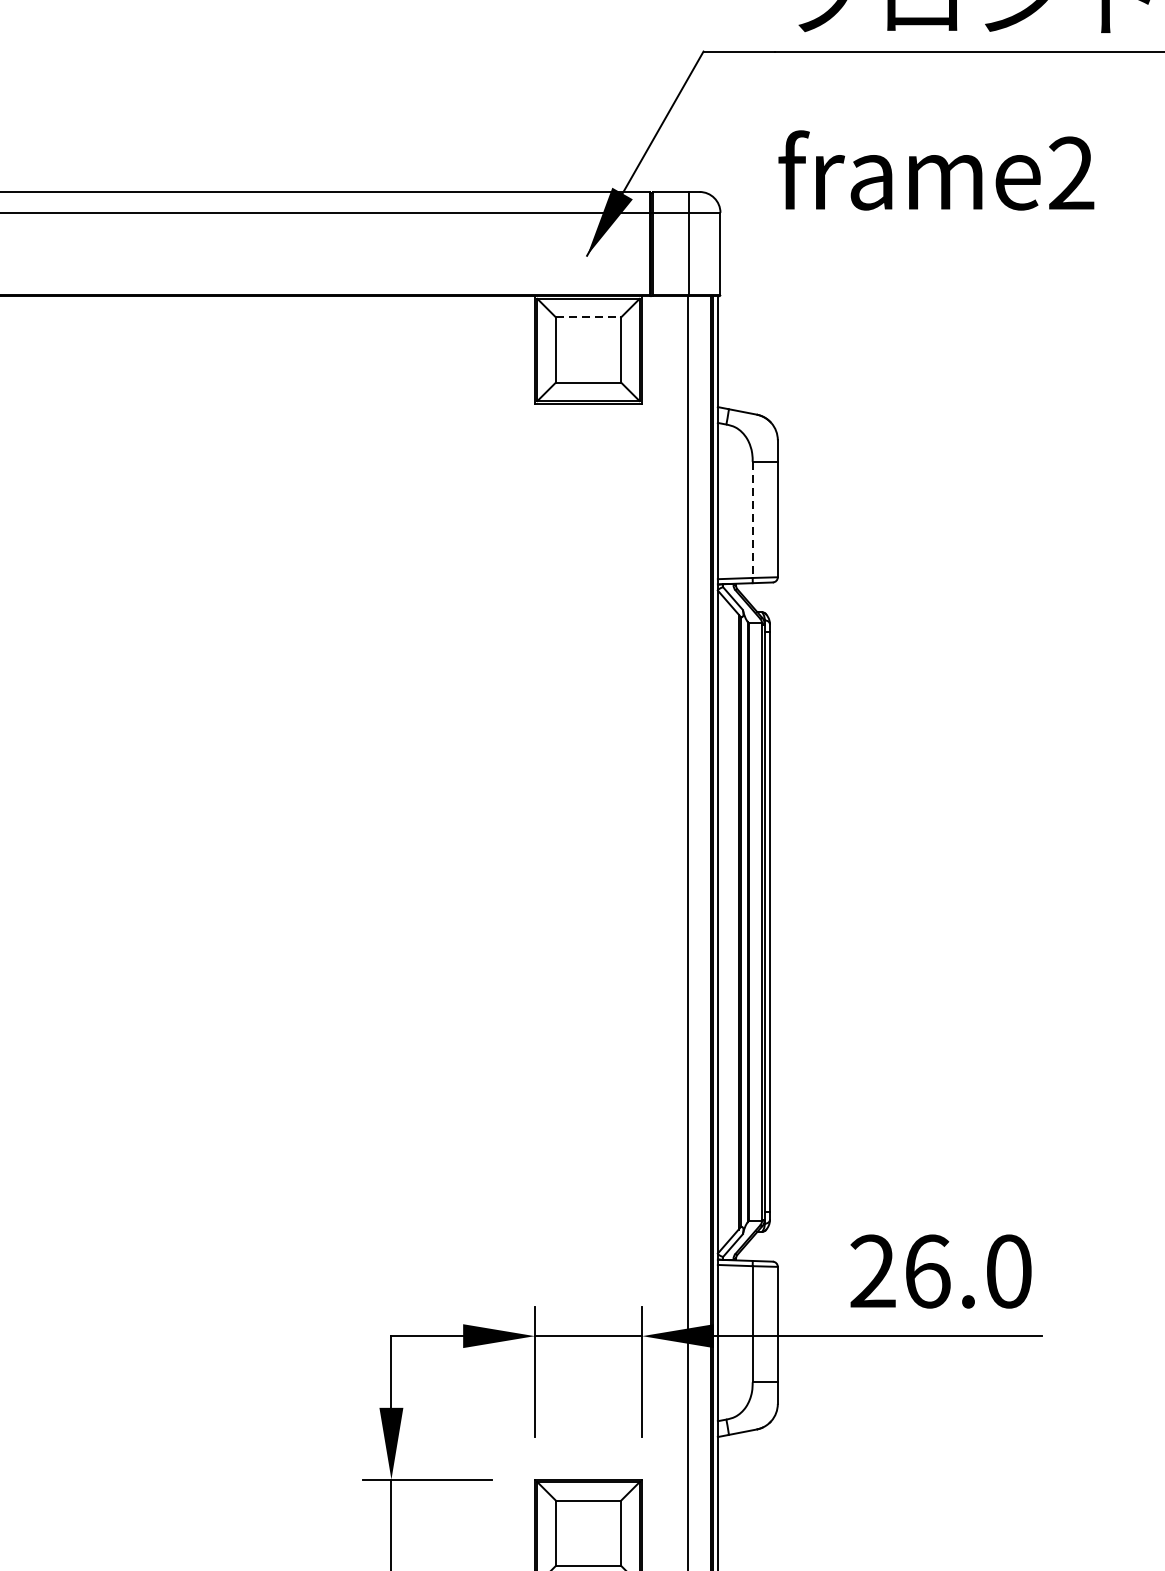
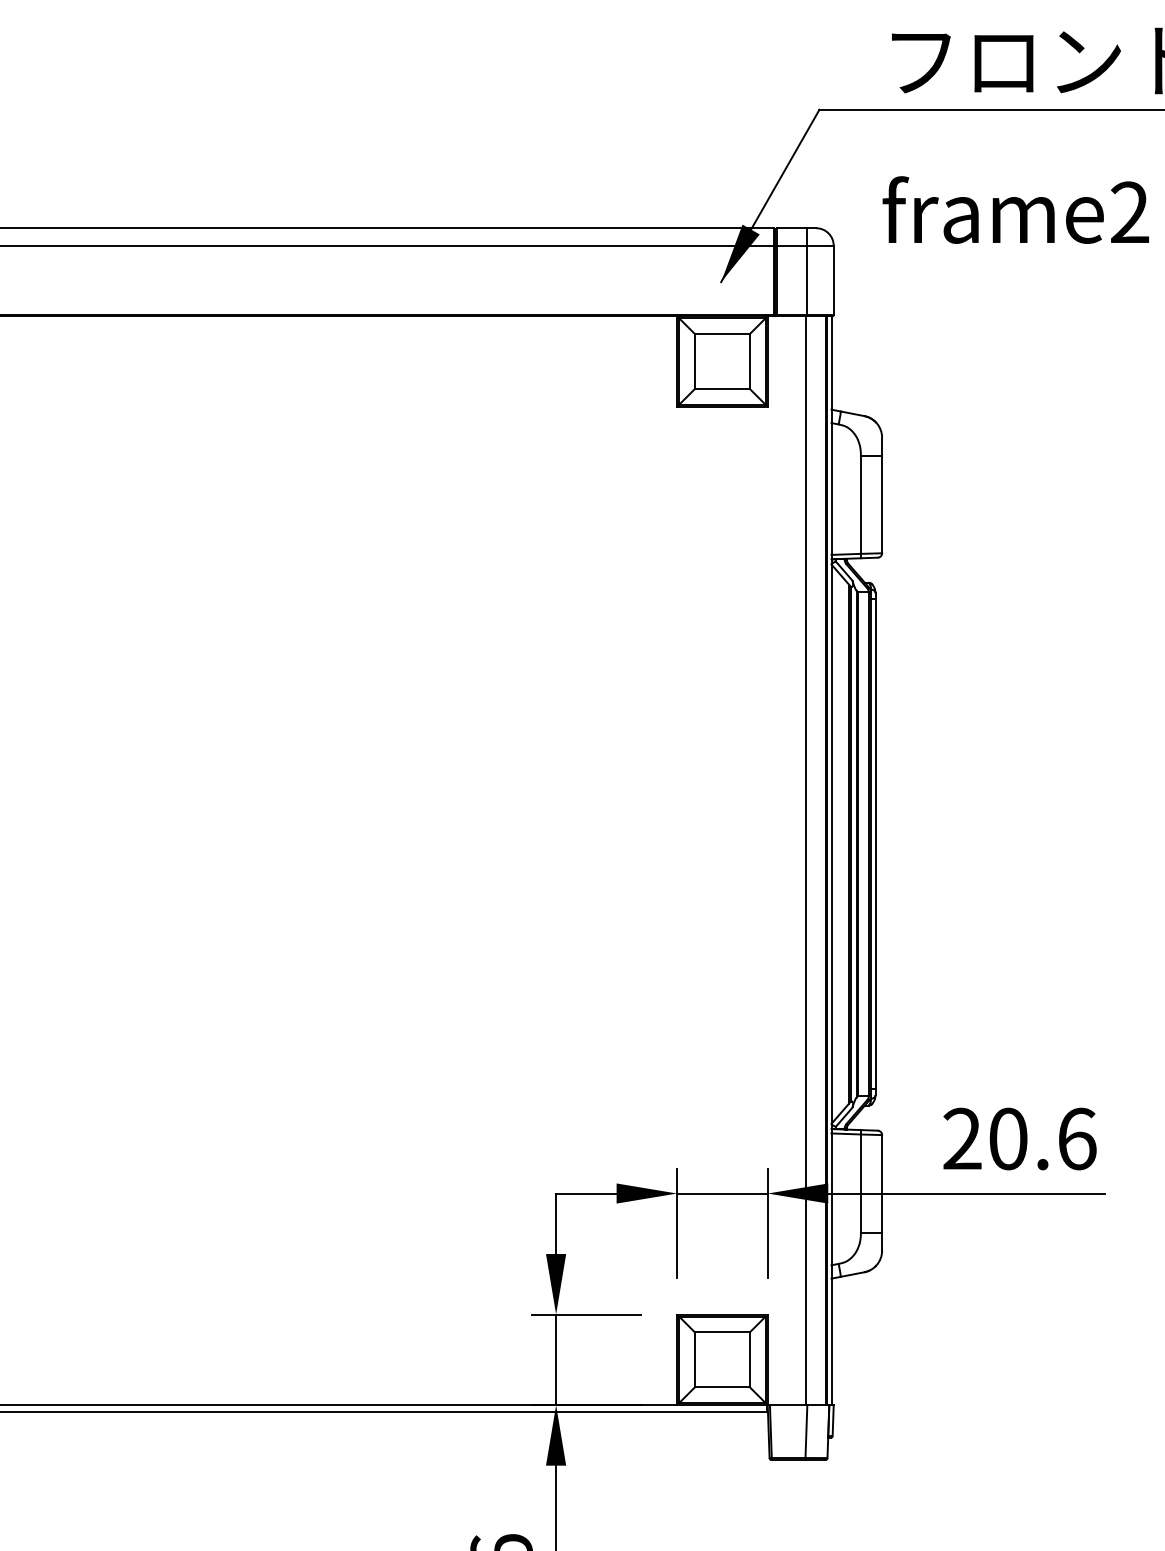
line: (588, 317) -> (722, 334), dashed -> solid
line: (752, 520) -> (860, 505), dashed -> solid
text: (967, 1270) -> (1042, 1138), 26.0 -> 20.6

